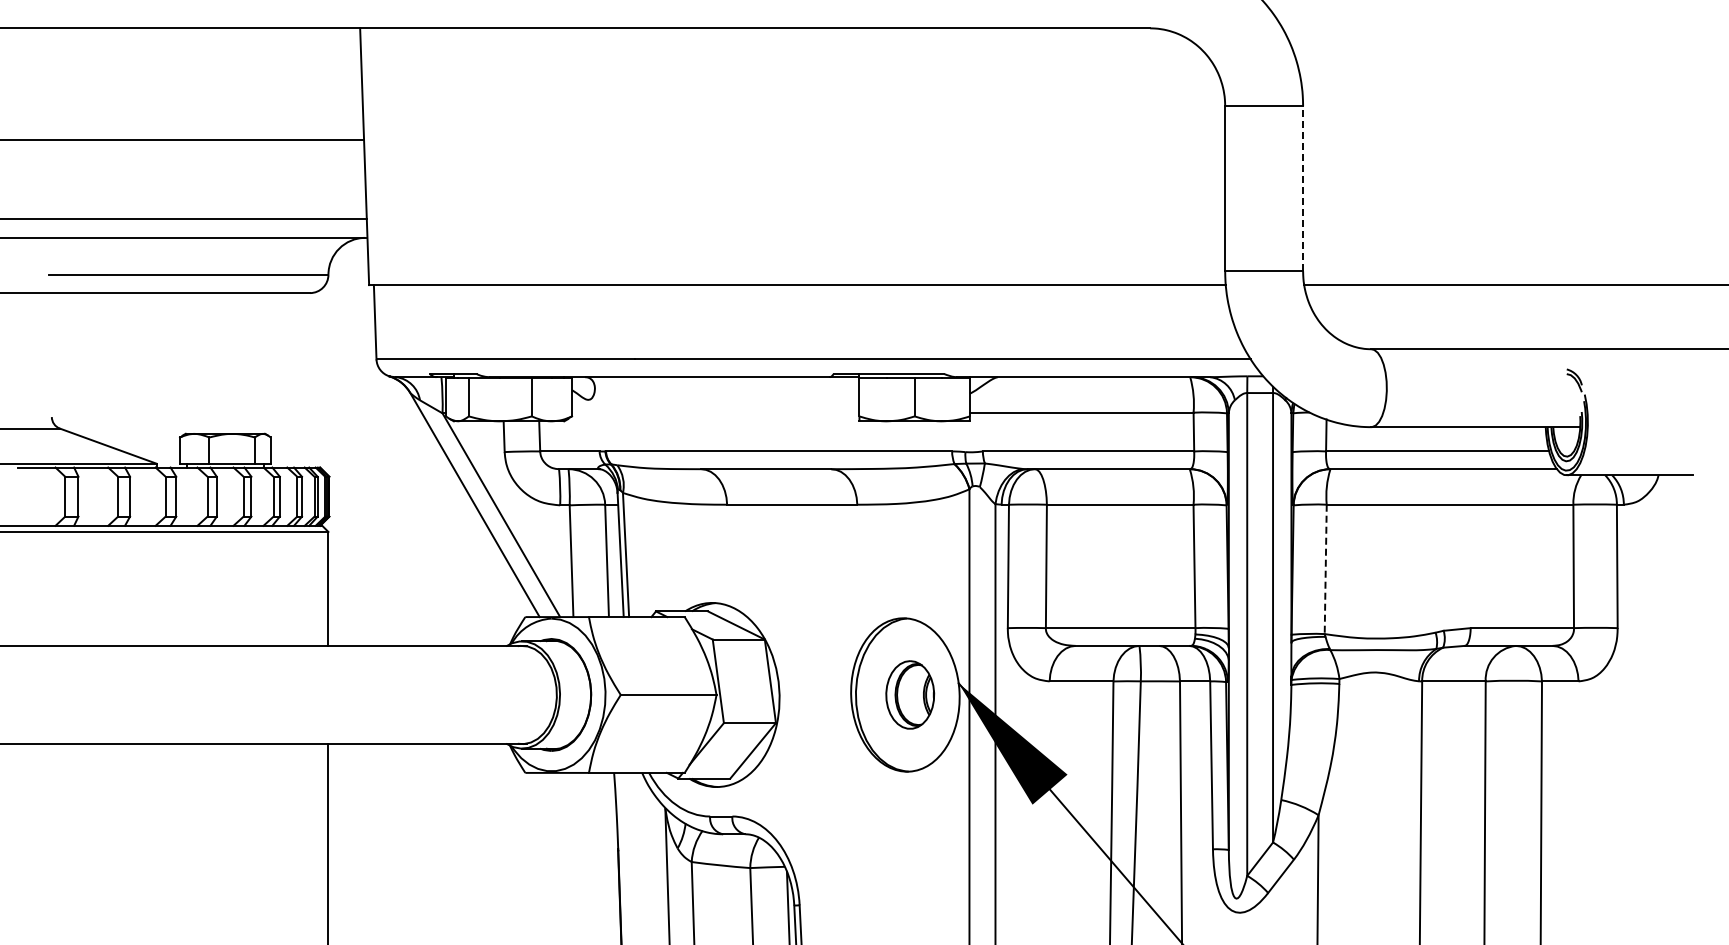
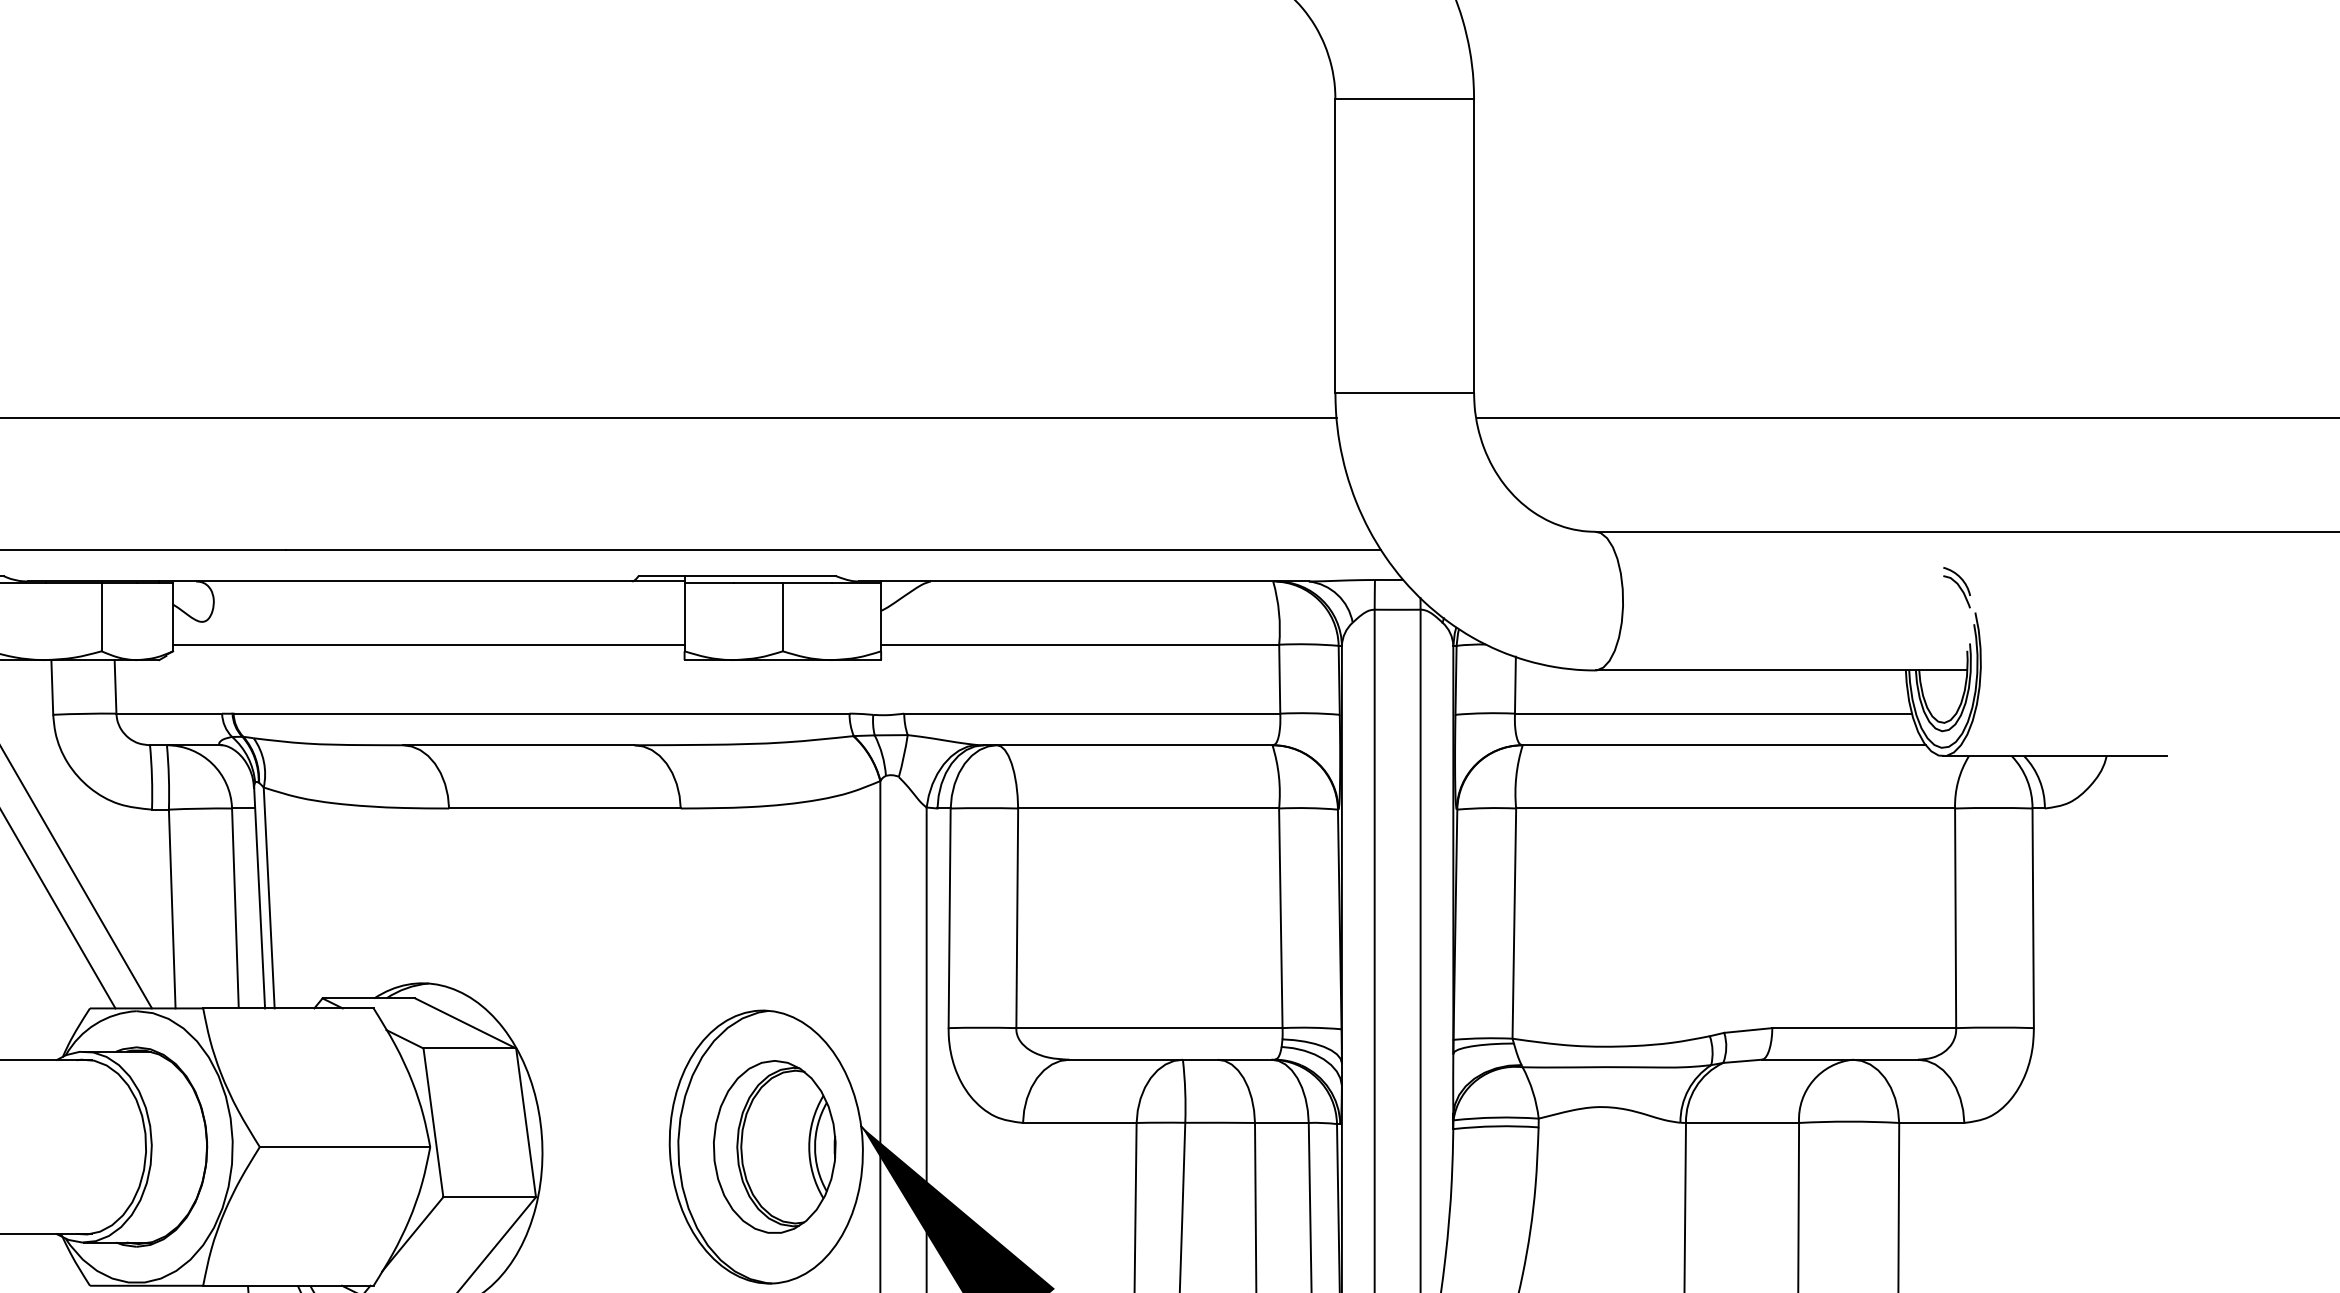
line: (1303, 188) -> (1474, 245), dashed -> solid
line: (715, 412) -> (428, 644), added
line: (1325, 570) -> (1513, 925), dashed -> solid
part: (910, 694) -> (775, 1146), size x1.43

